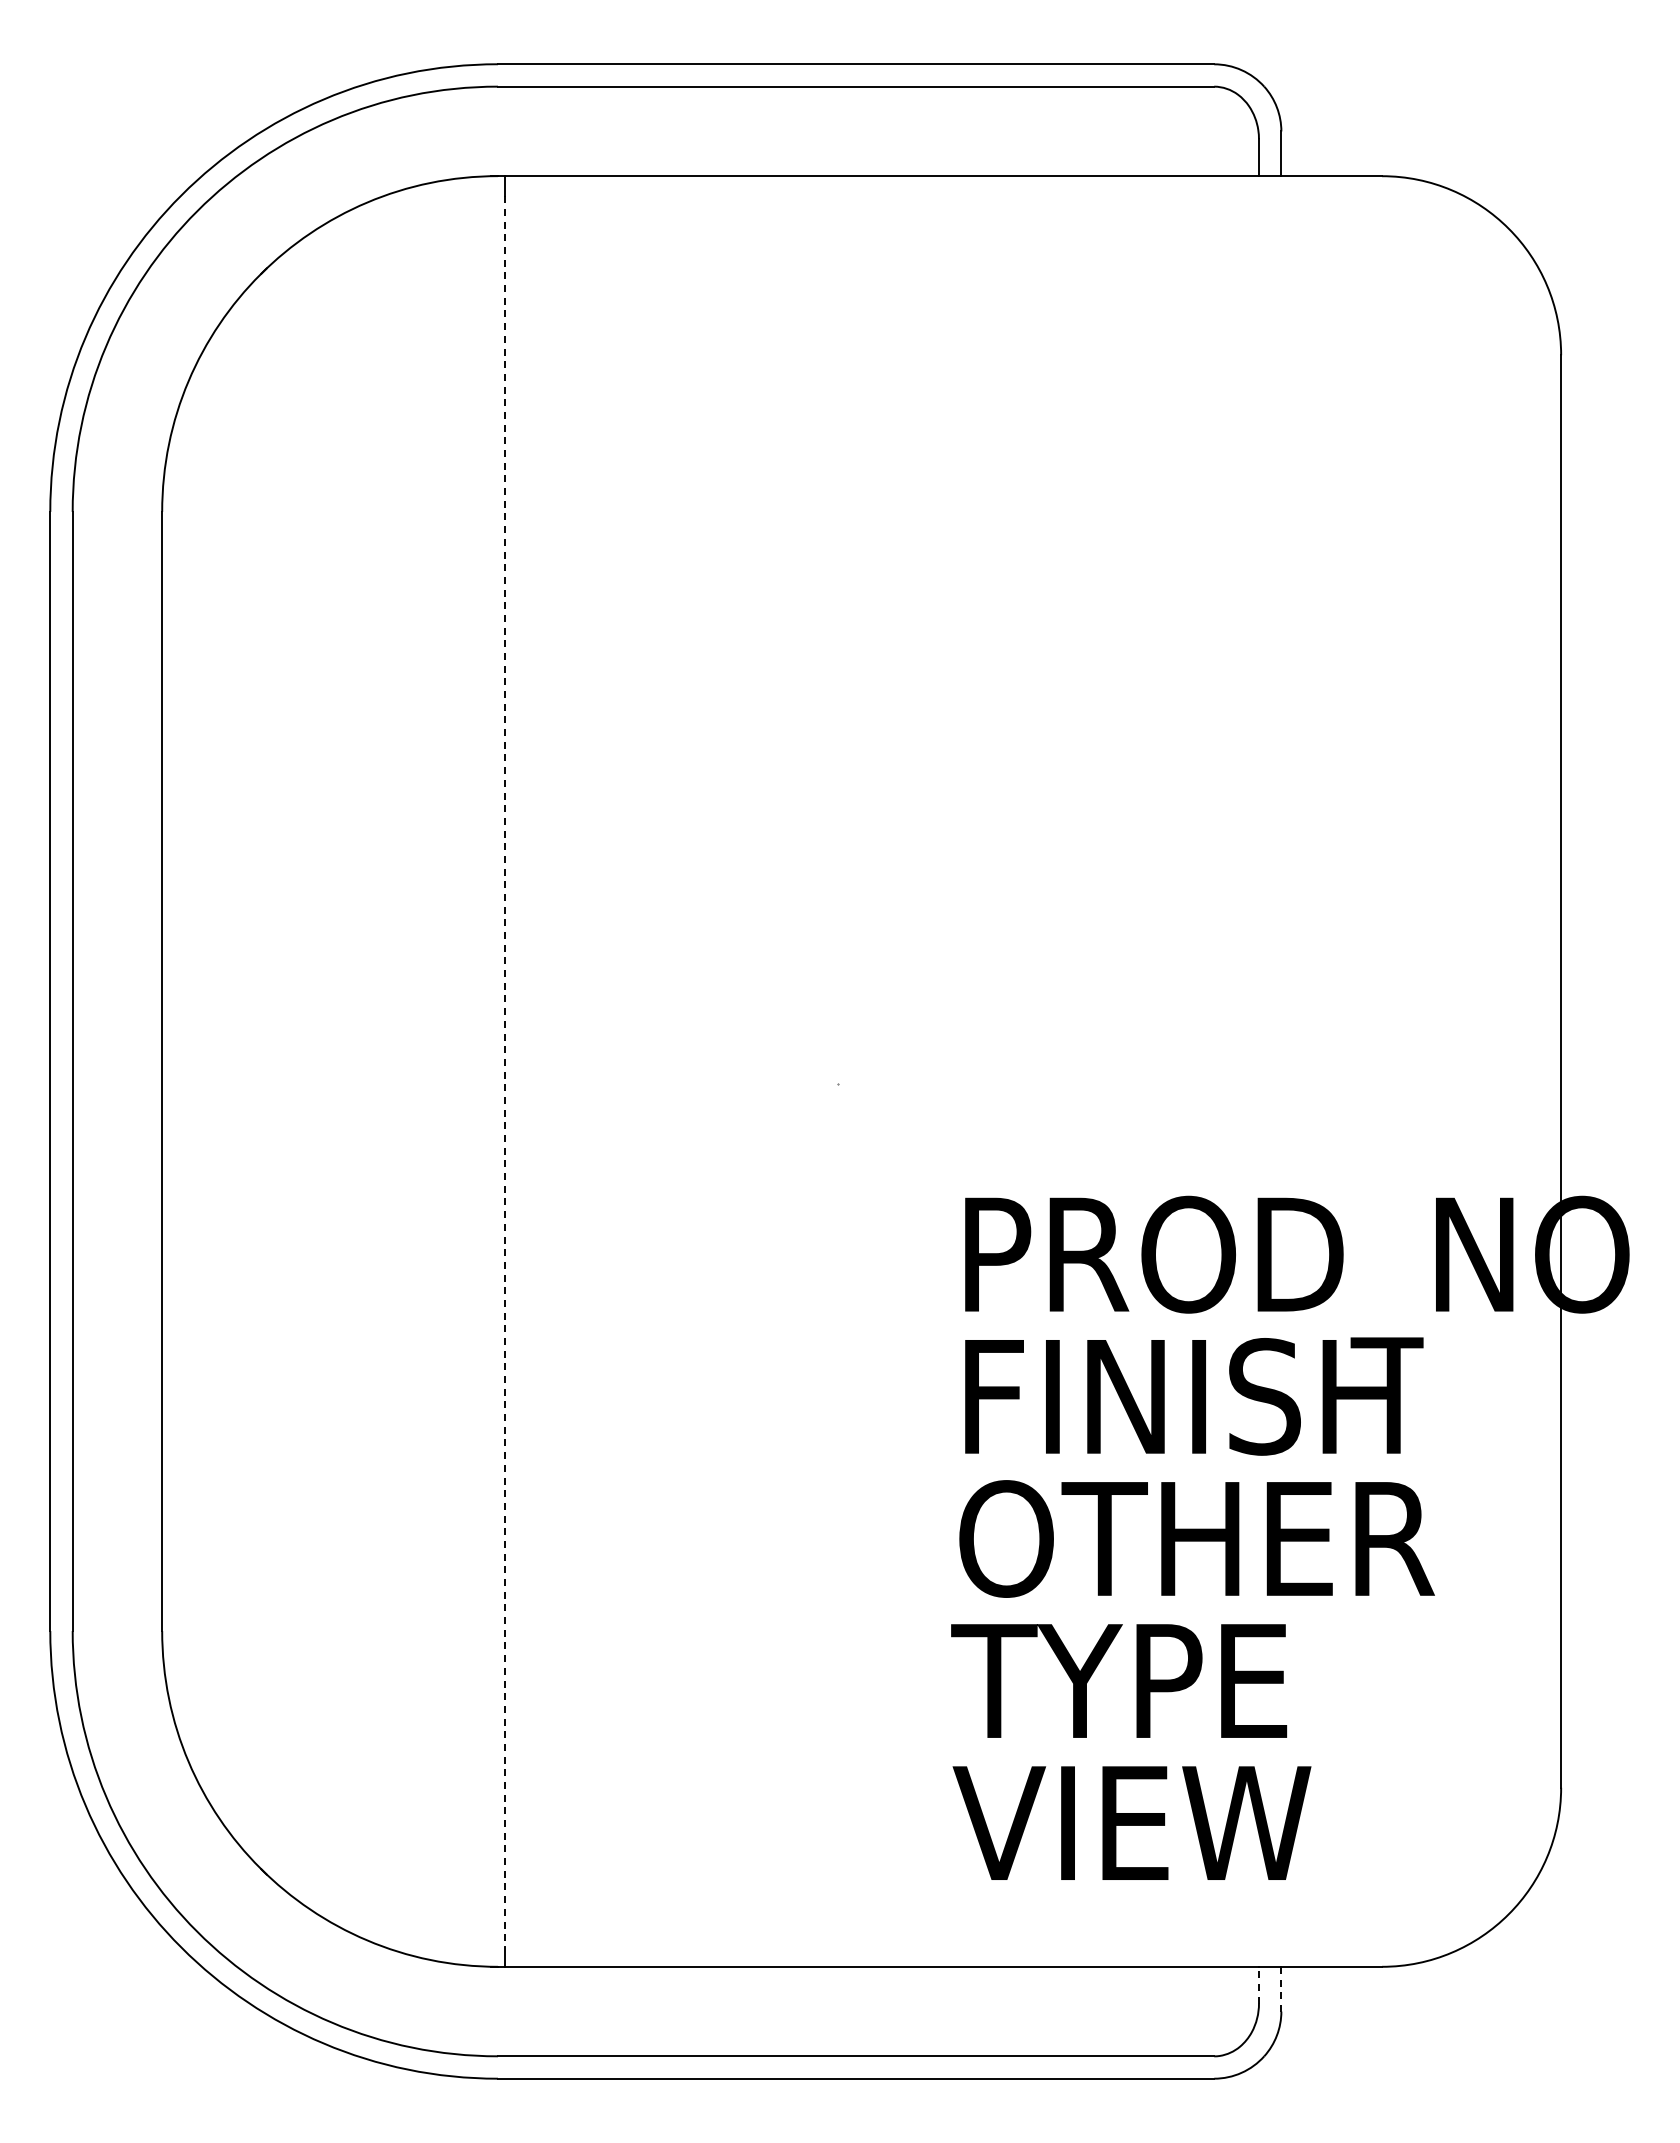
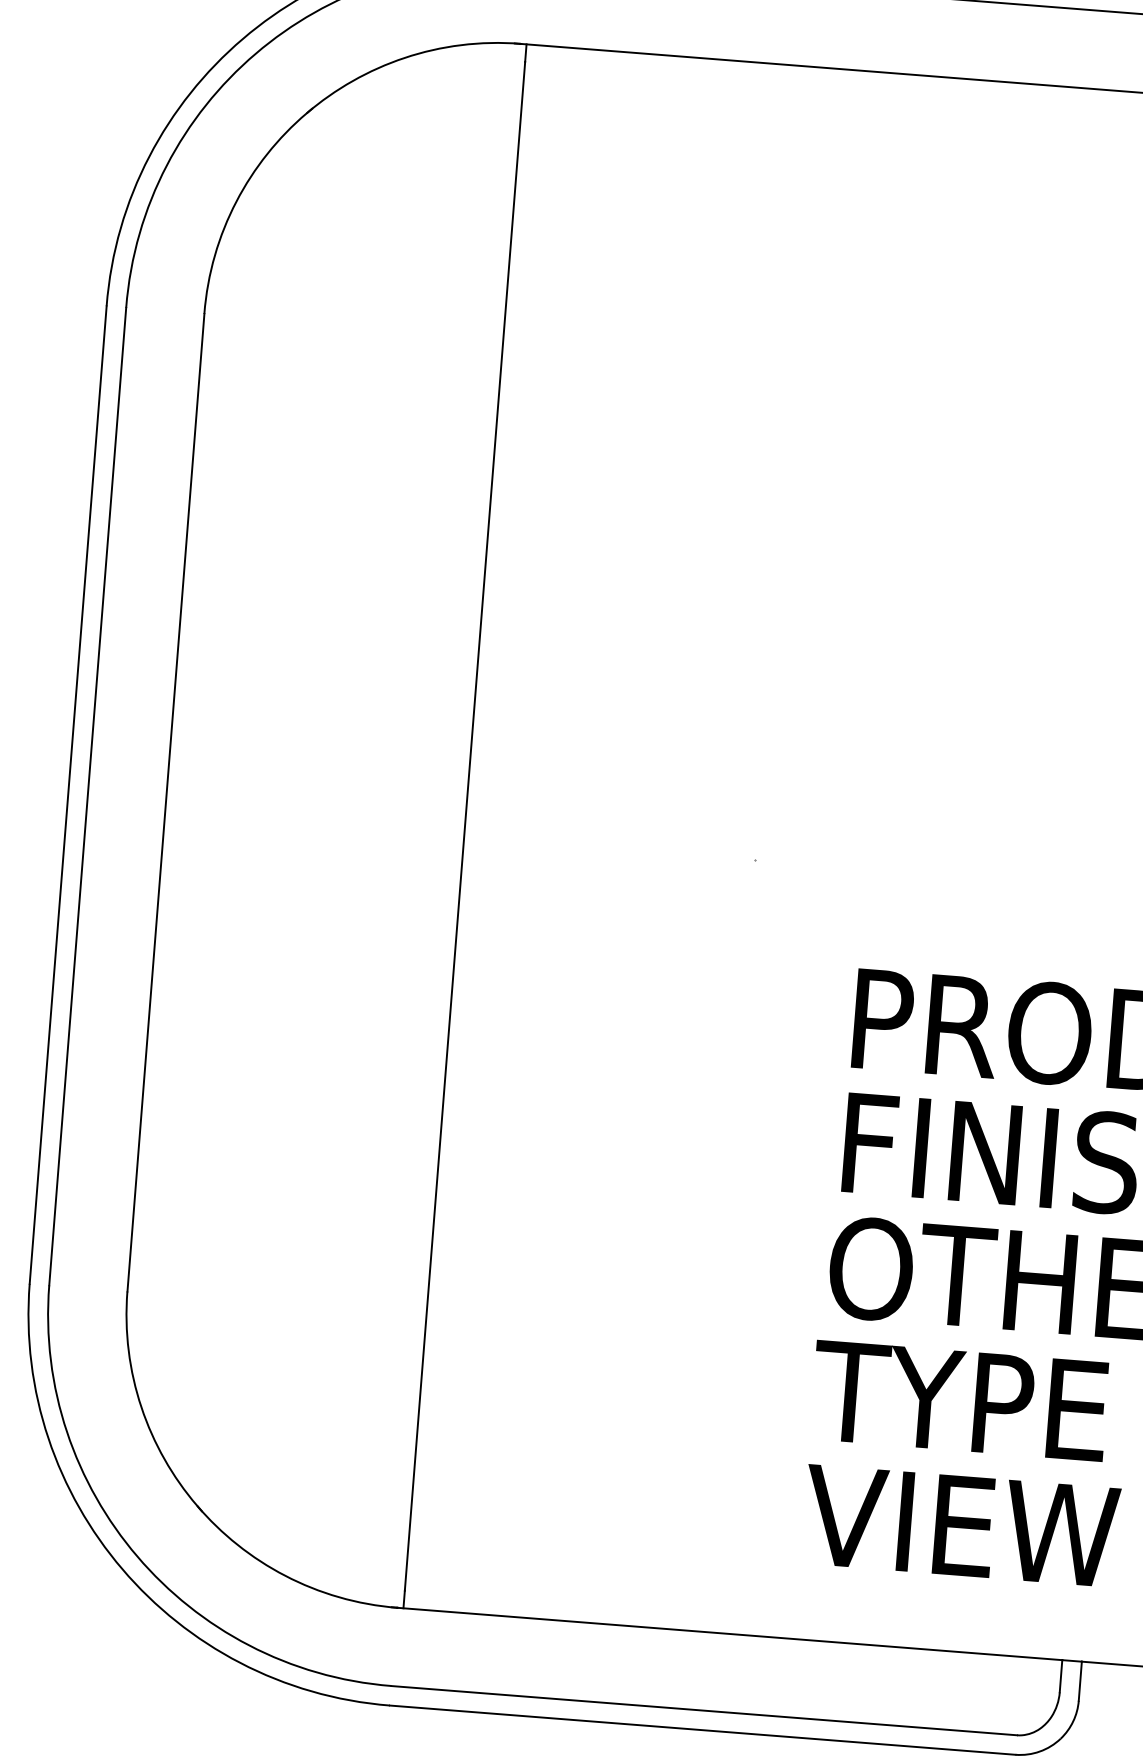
line: (504, 1072) -> (464, 827), dashed -> solid
line: (1258, 1984) -> (1060, 1675), dashed -> solid
line: (1281, 1989) -> (1080, 1681), dashed -> solid

